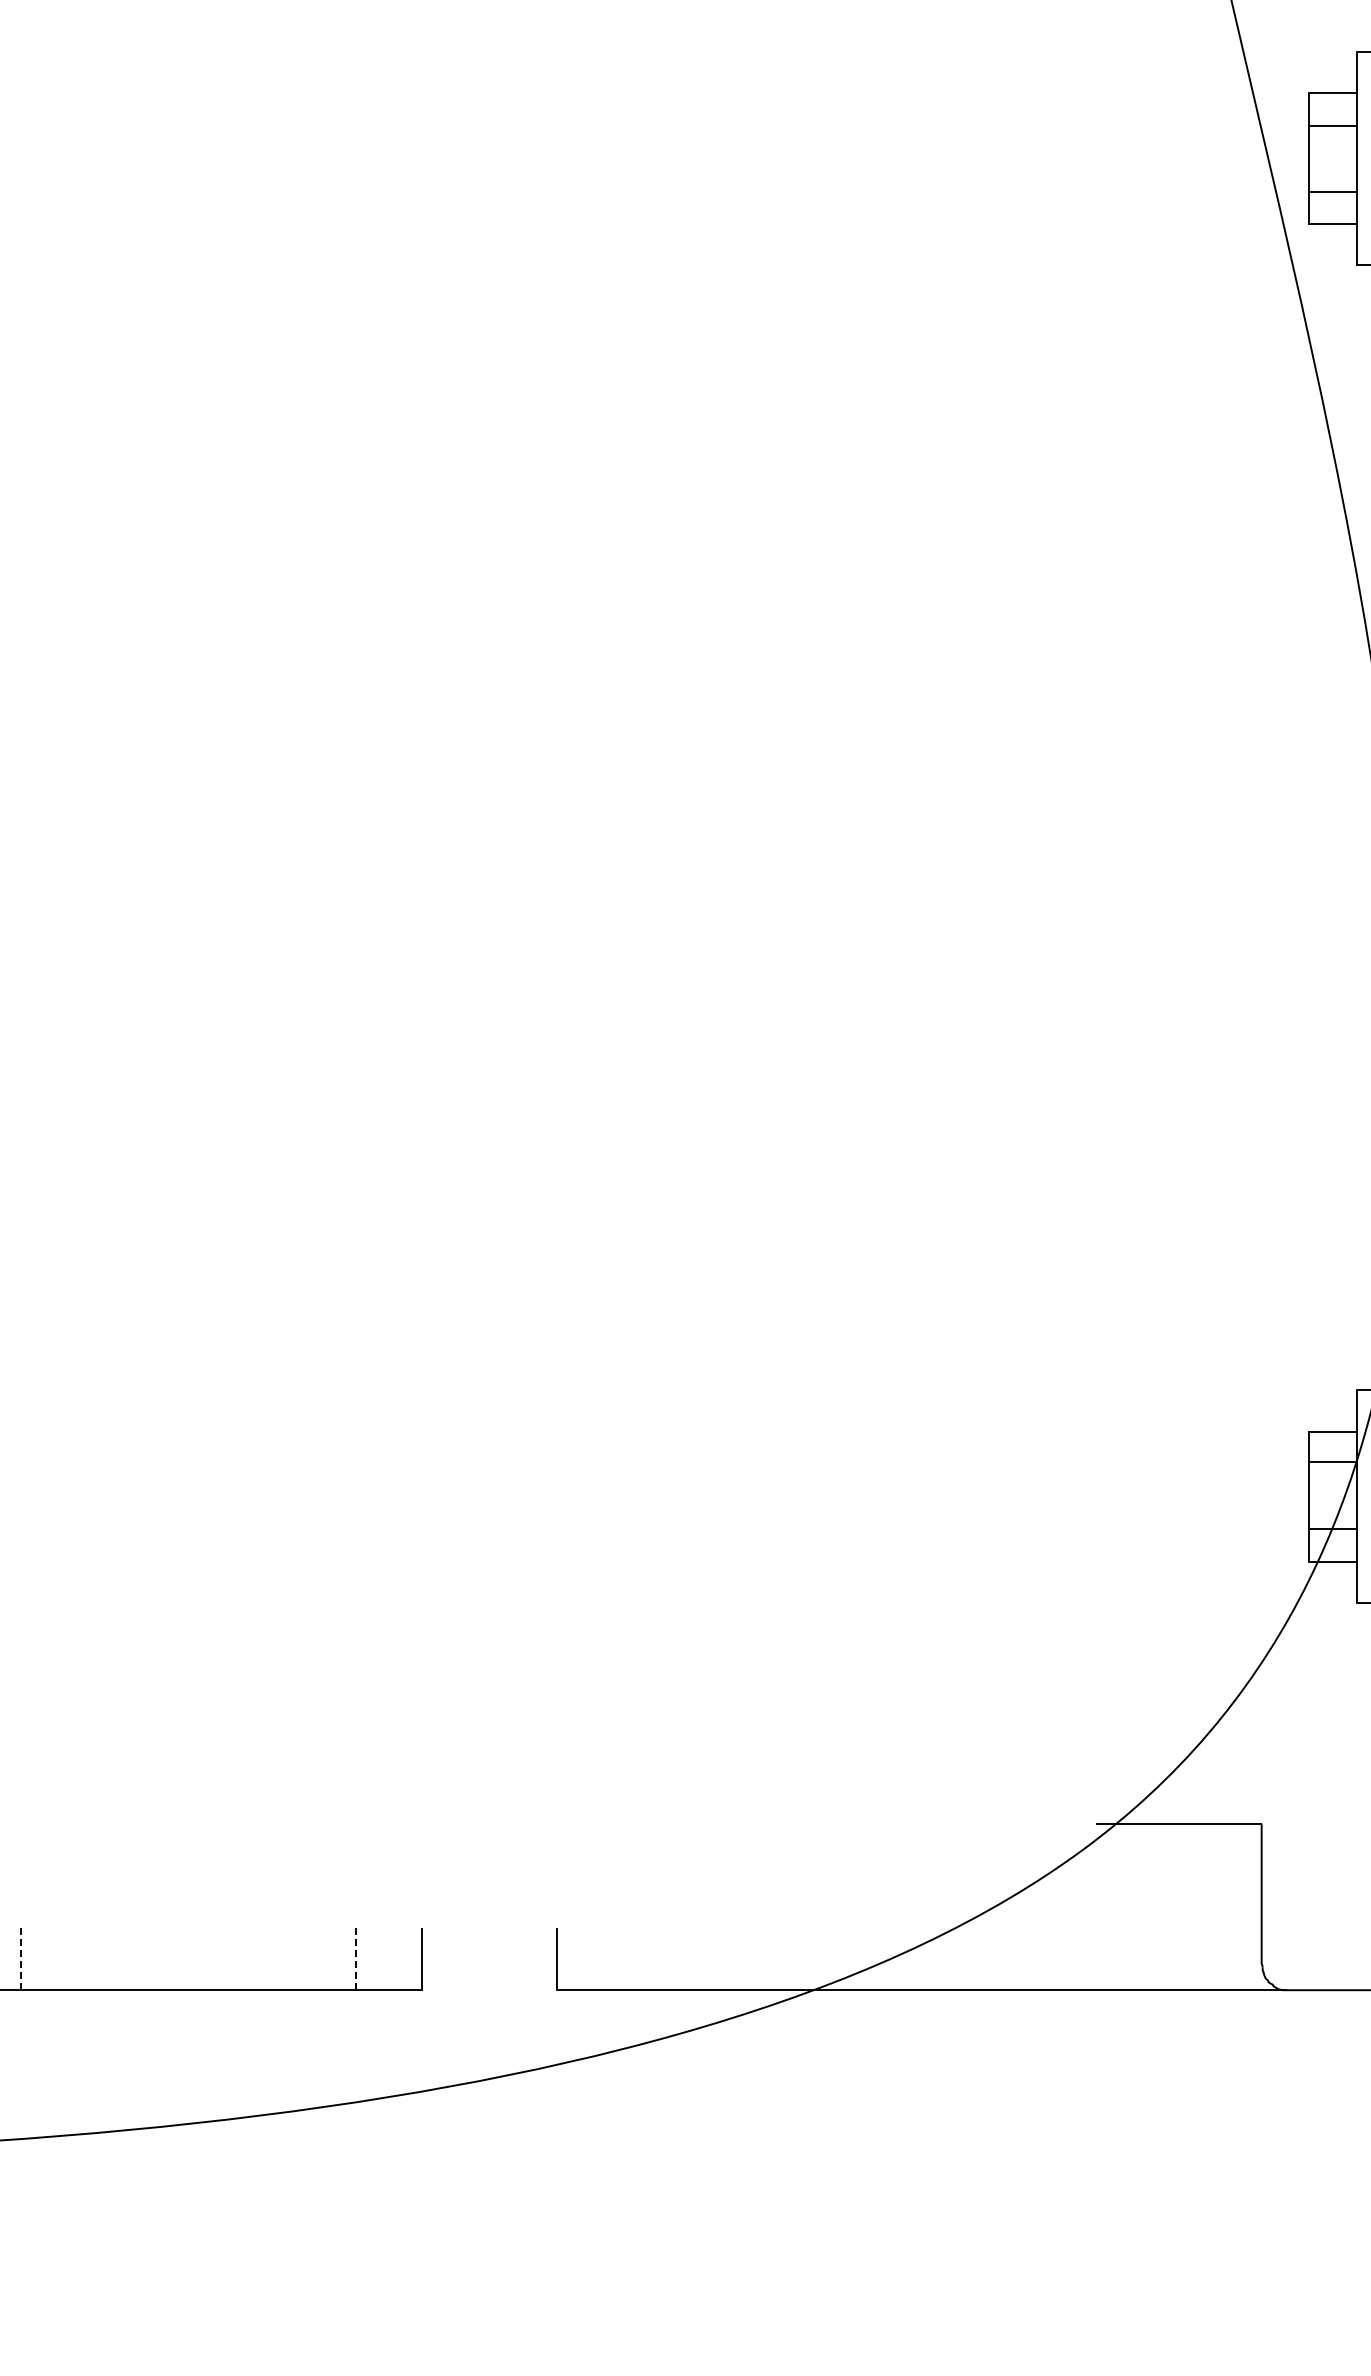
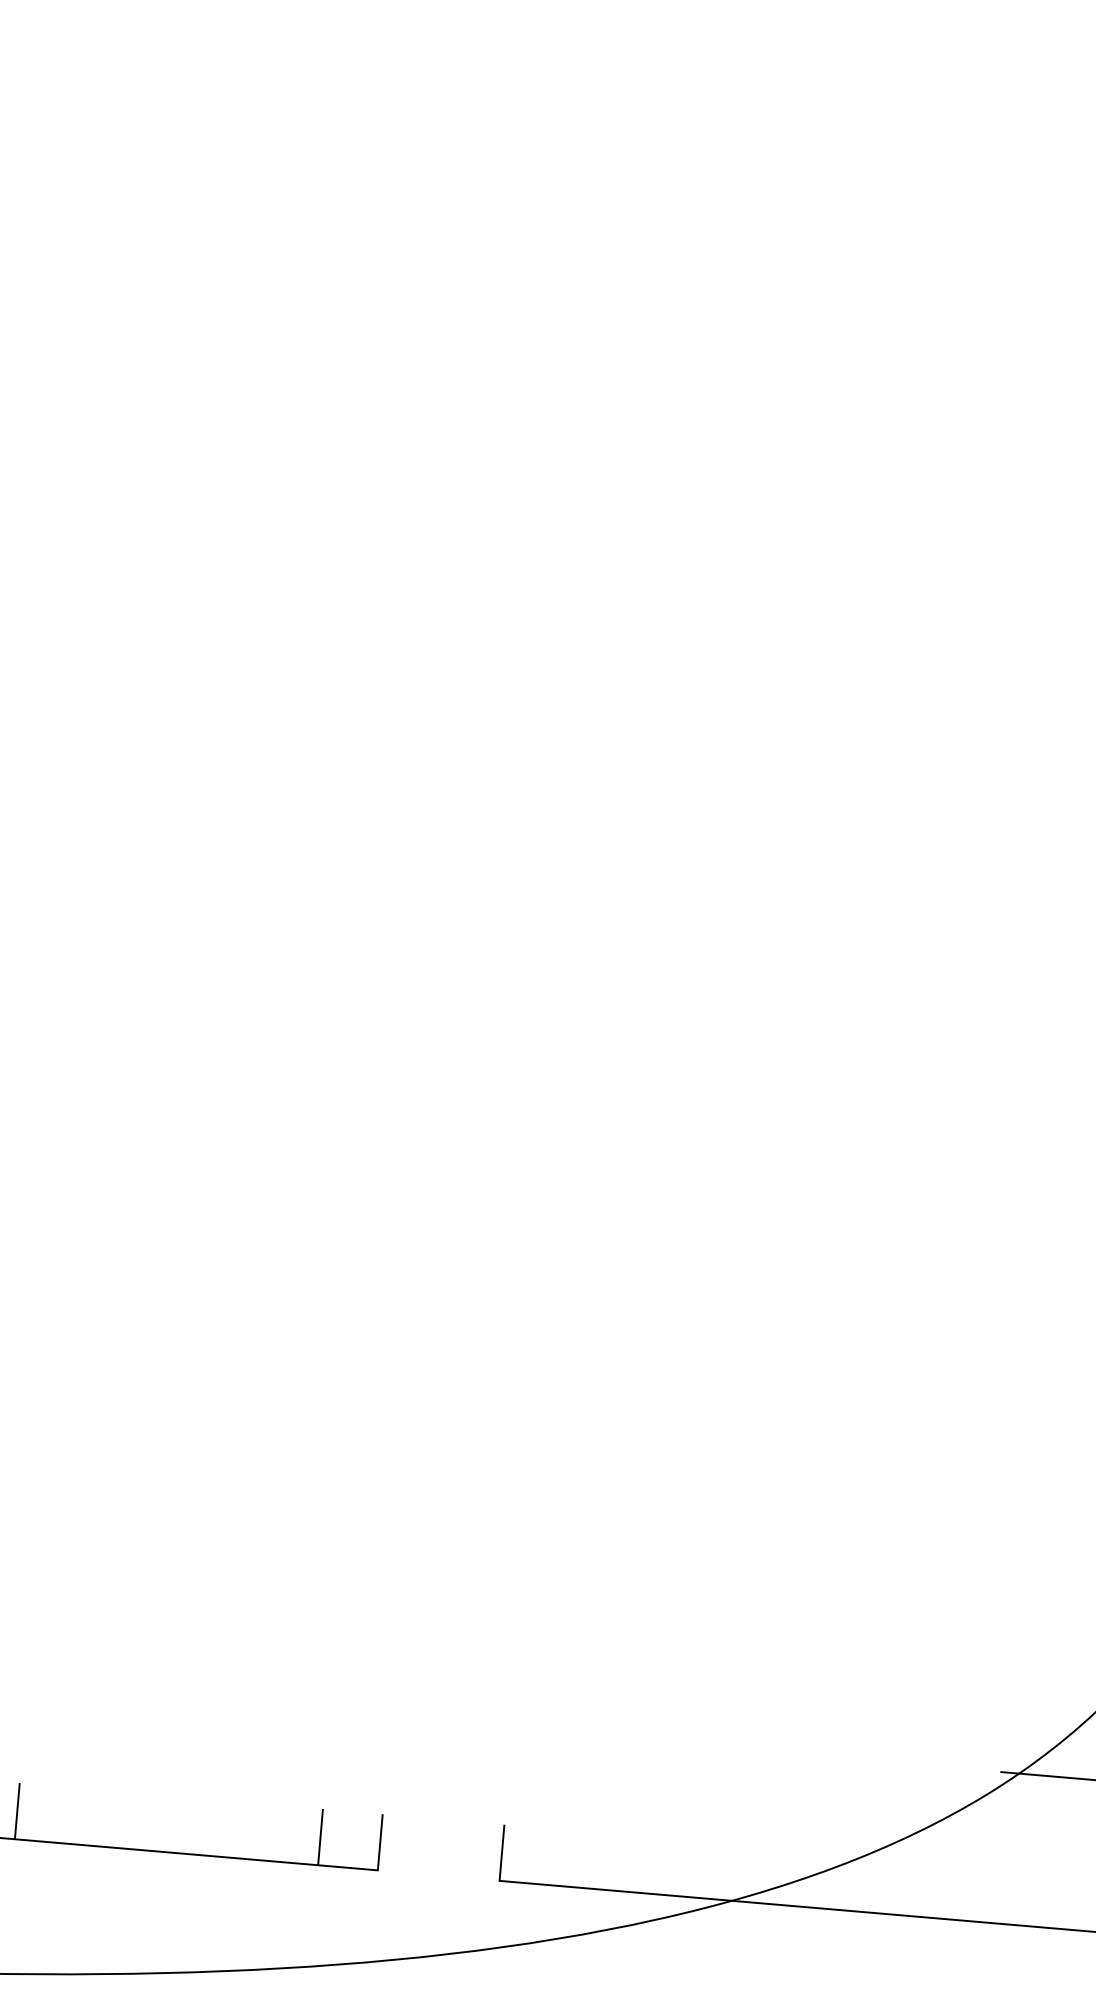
line: (355, 1958) -> (320, 1836), dashed -> solid
line: (20, 1959) -> (16, 1811), dashed -> solid

